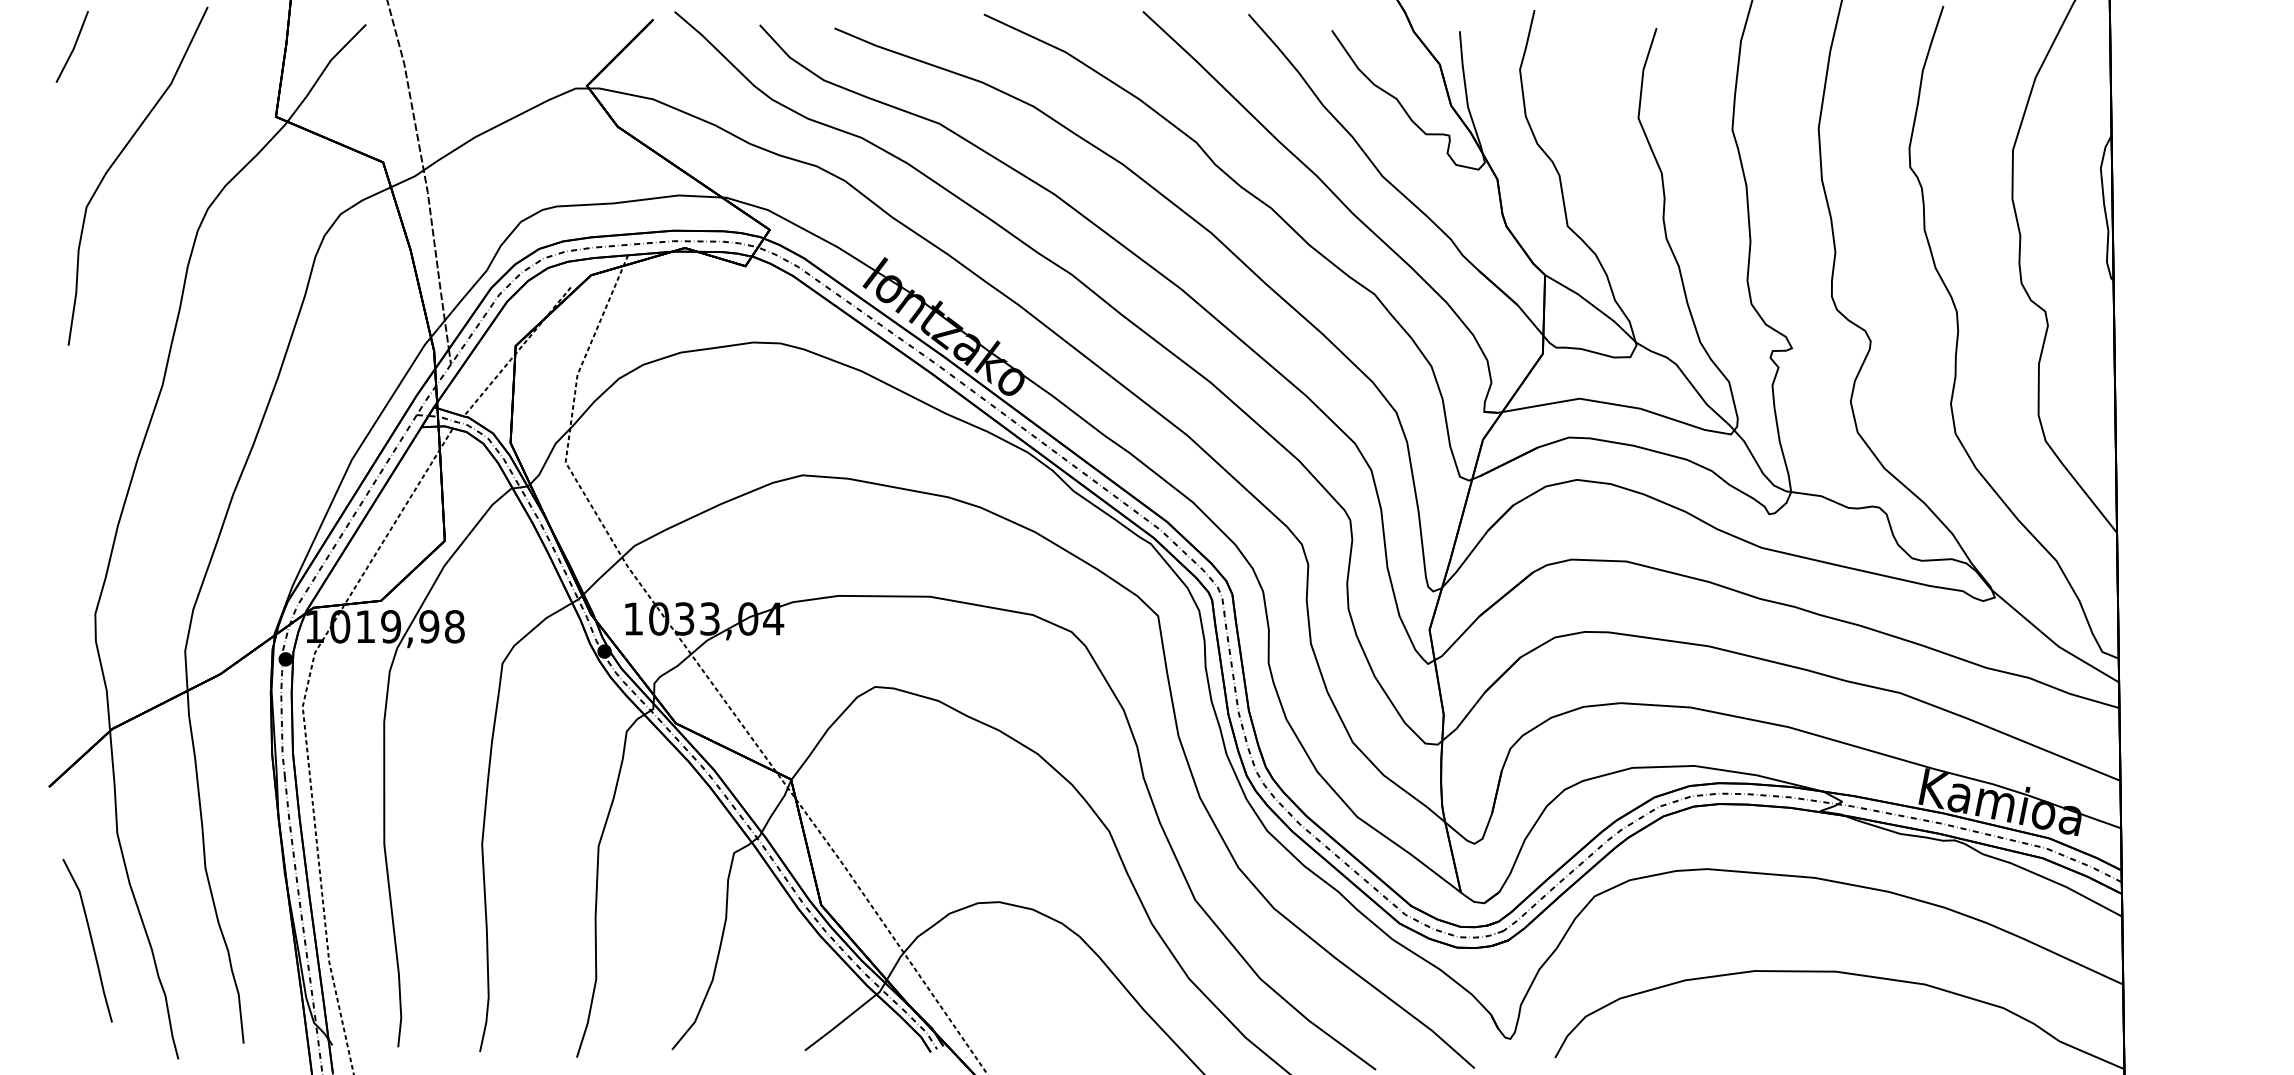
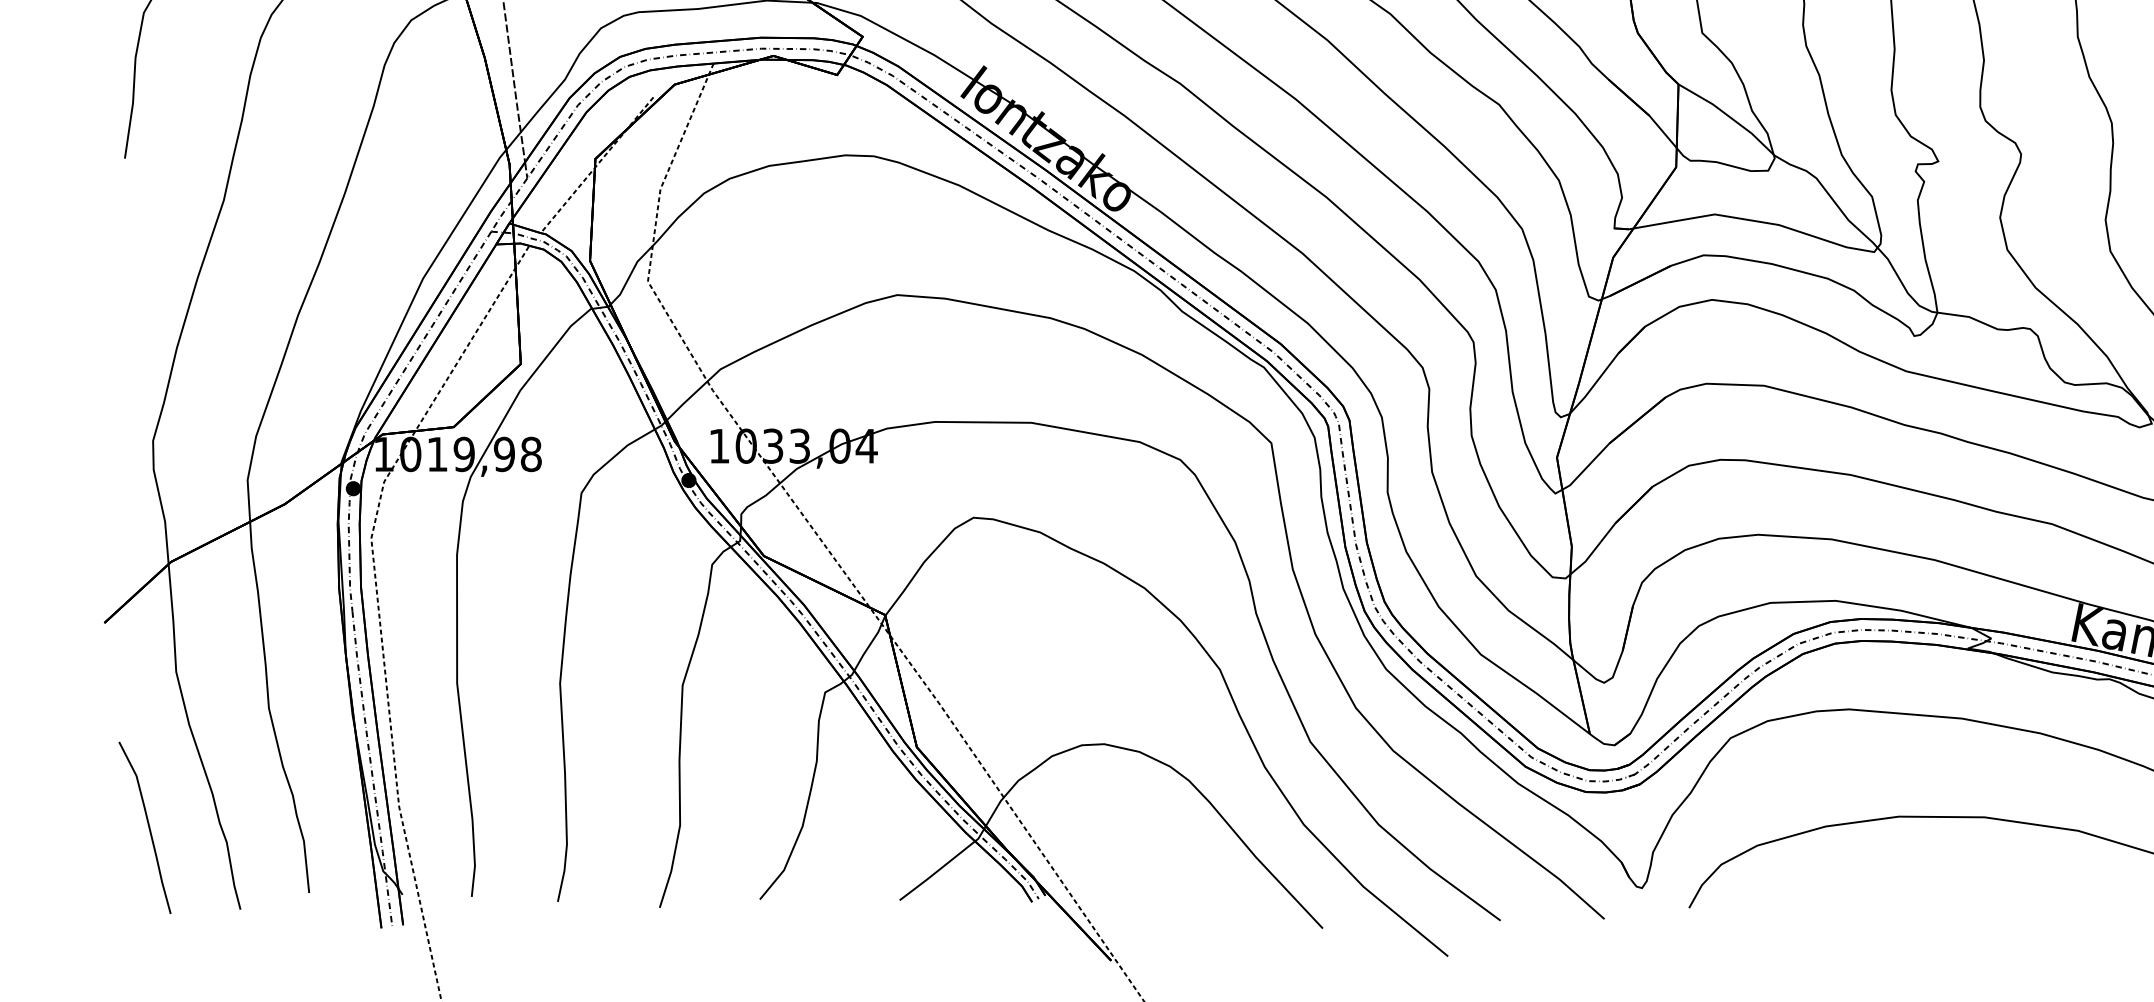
curve: (90, 939) -> (148, 826), moved

